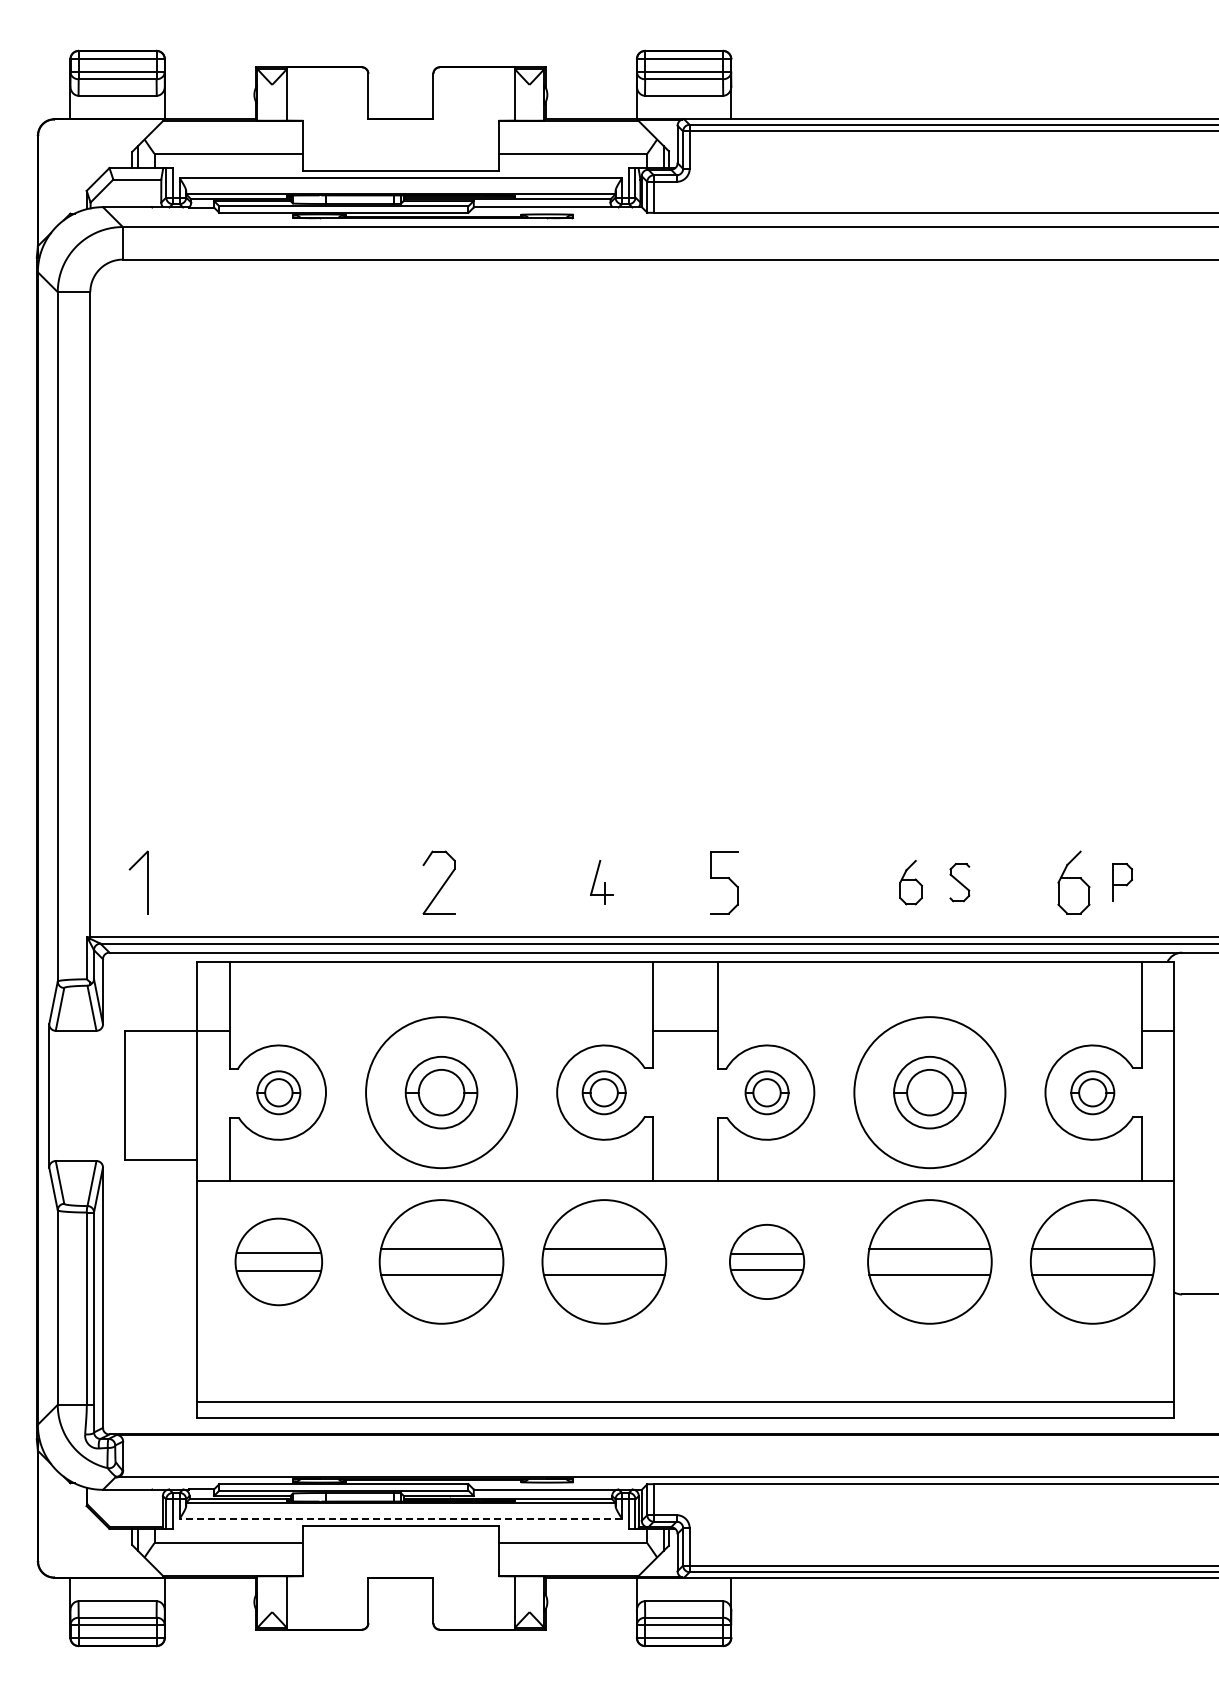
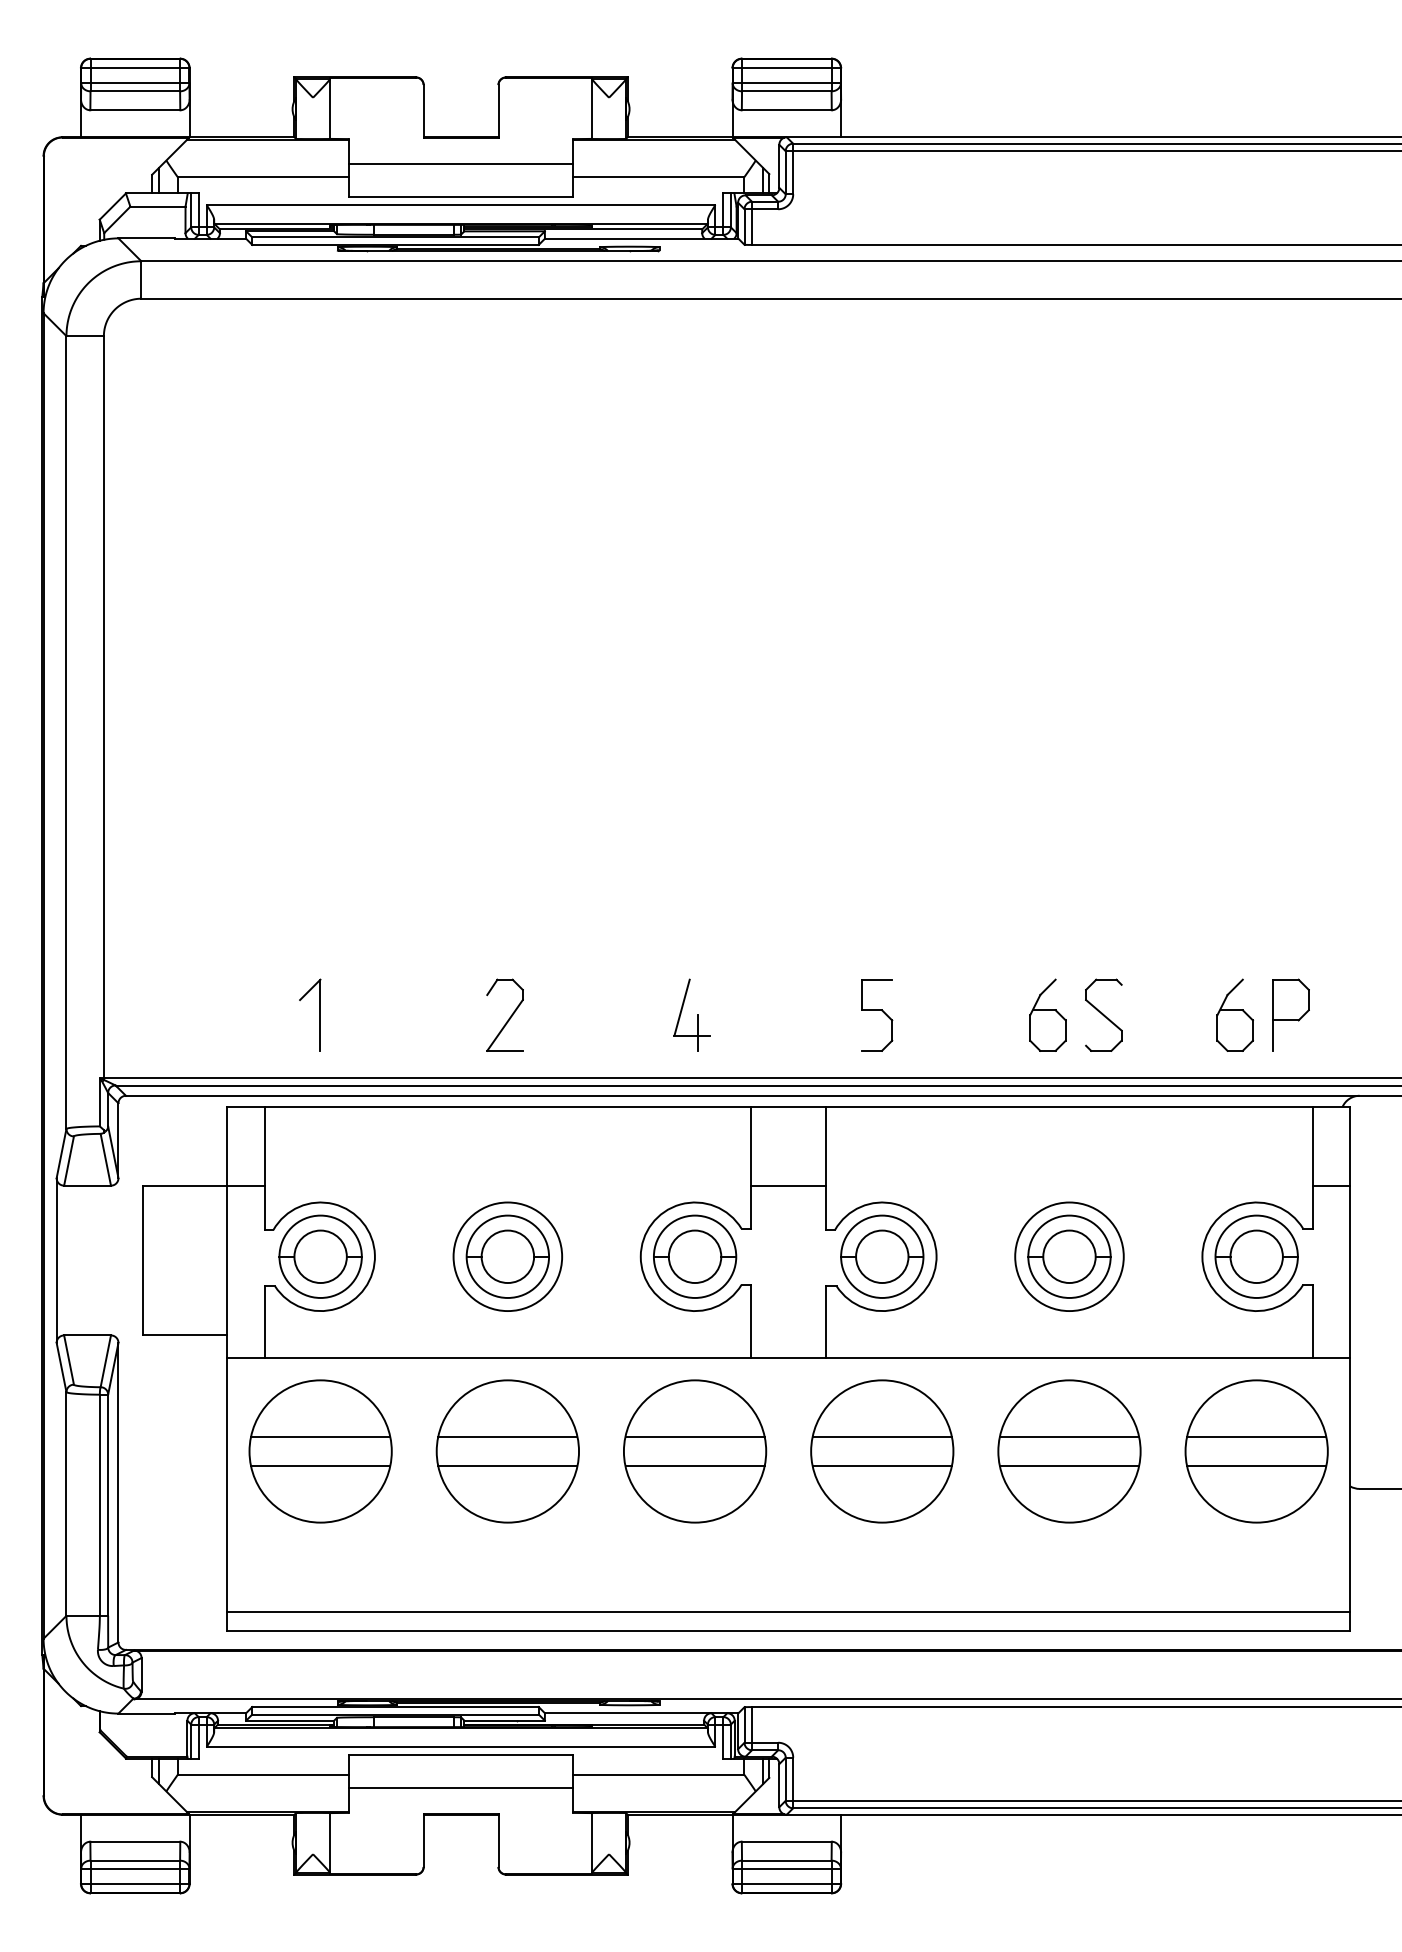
line: (400, 142) -> (460, 164), added
part: (147, 882) -> (320, 1015), moved
part: (601, 882) -> (691, 1015), size x1.43
part: (724, 882) -> (876, 1015), moved
part: (910, 882) -> (1047, 1015), size x1.43
part: (959, 882) -> (1103, 1015), size x1.67
part: (1122, 882) -> (1291, 1015), size x1.67
part: (278, 1092) -> (320, 1256), size x1.67
circle: (441, 1092) -> (507, 1256), size x0.62
part: (603, 1092) -> (694, 1256), size x1.67
part: (766, 1092) -> (881, 1256), size x1.67
circle: (929, 1092) -> (1069, 1256), size x0.62
part: (1092, 1092) -> (1256, 1256), size x1.67
part: (278, 1261) -> (320, 1450), size x1.43
part: (766, 1261) -> (881, 1450), size x1.67
line: (400, 1518) -> (460, 1746), dashed -> solid
line: (400, 1554) -> (460, 1787), added

